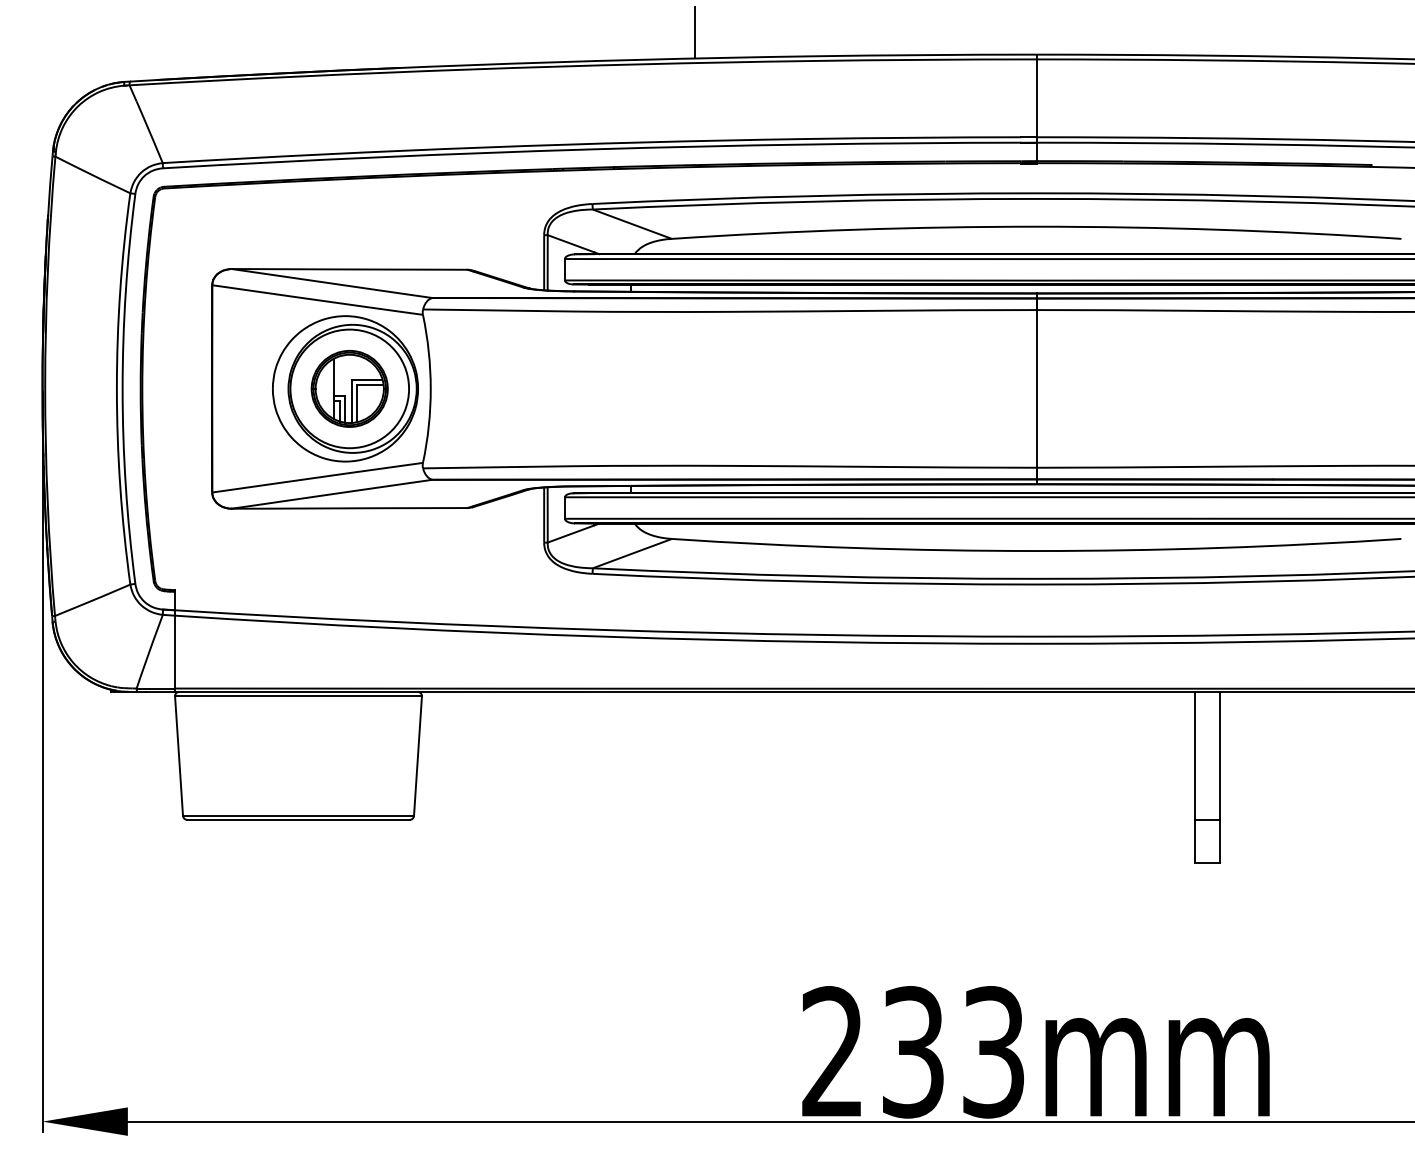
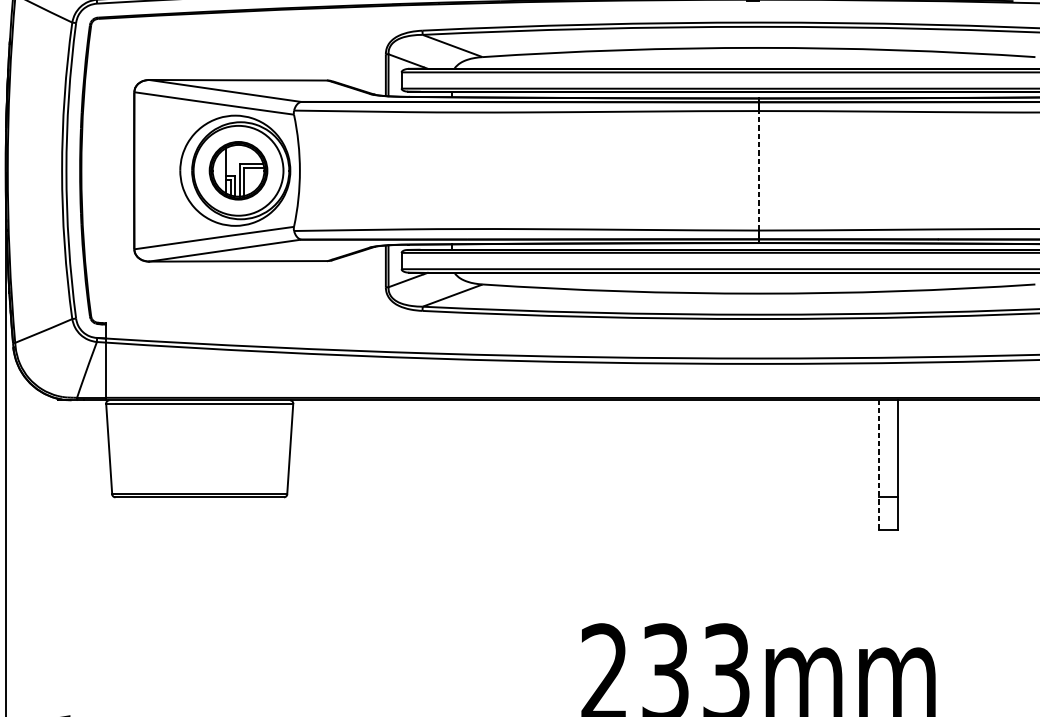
line: (1036, 388) -> (758, 170), solid -> dashed
line: (1194, 776) -> (878, 464), solid -> dashed

